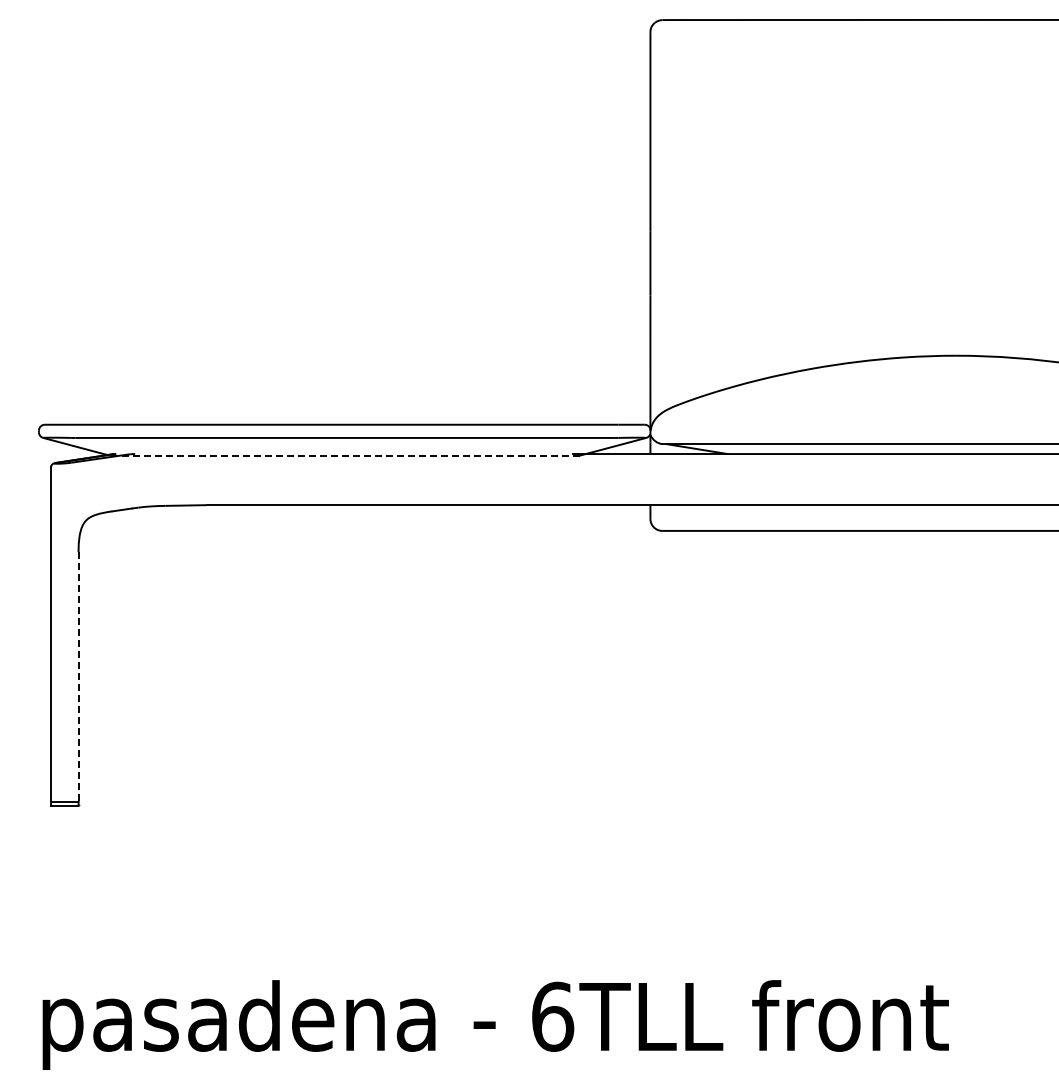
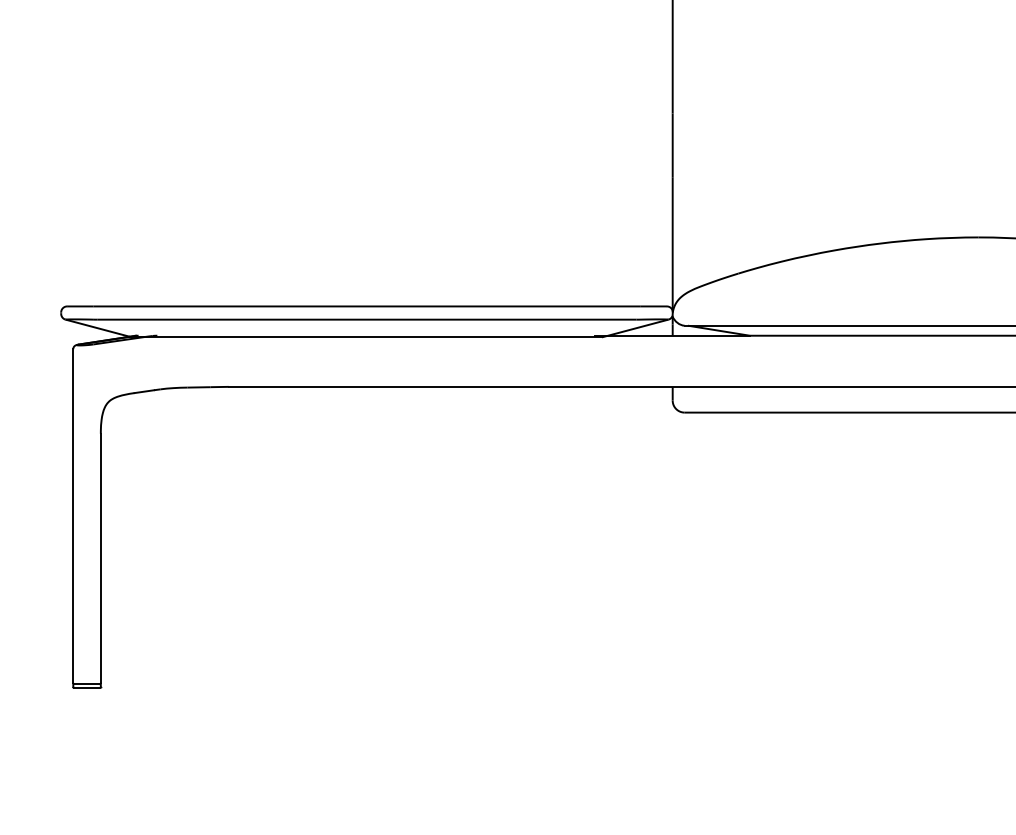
line: (344, 455) -> (366, 337), dashed -> solid
line: (78, 676) -> (100, 558), dashed -> solid

